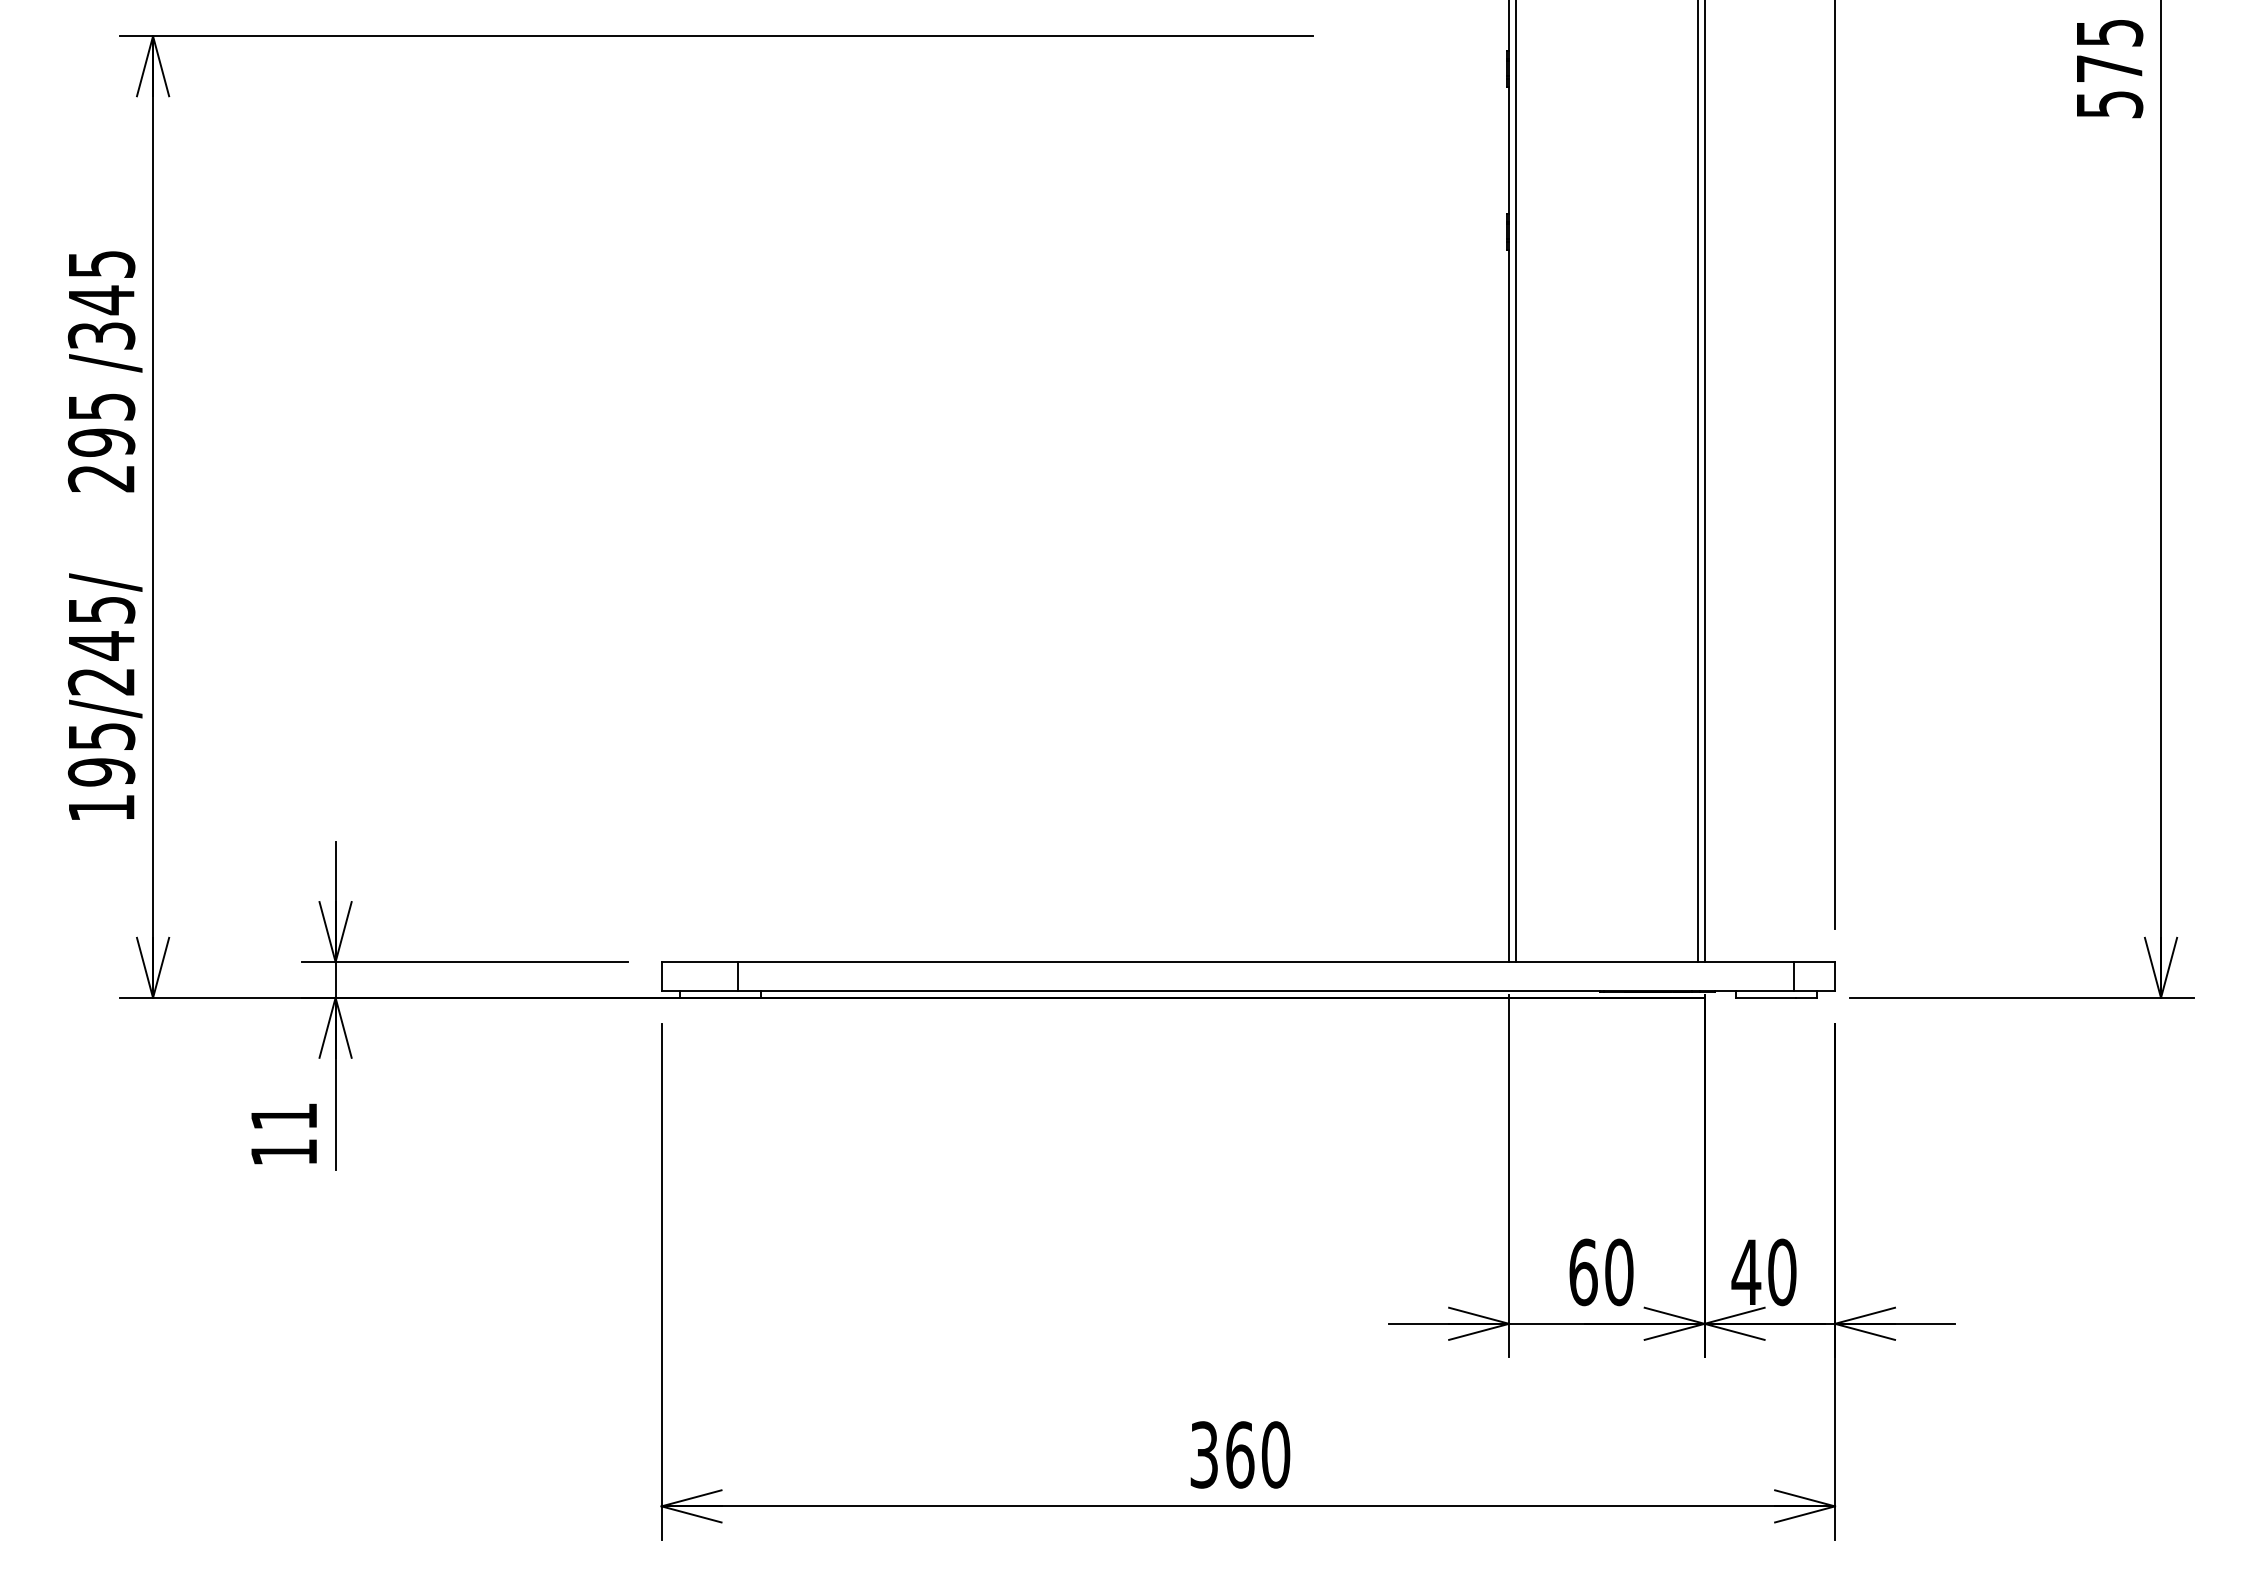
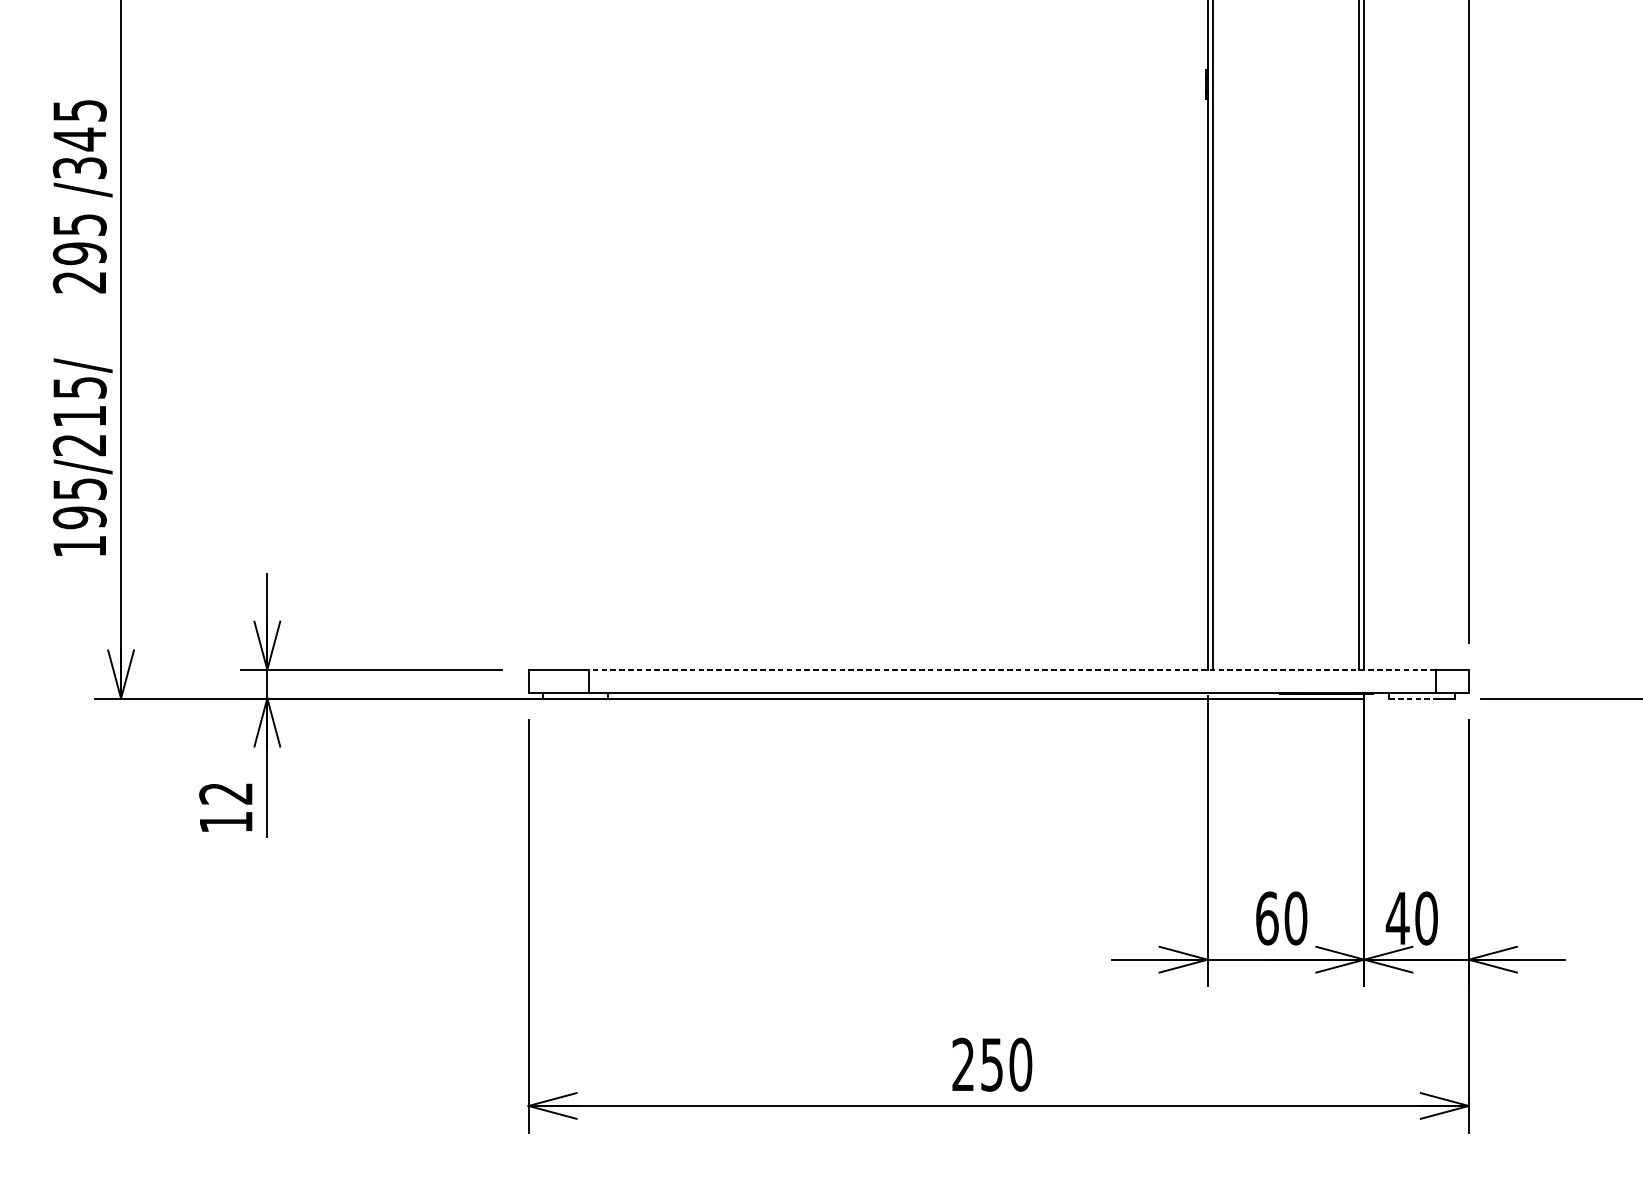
text: (101, 645) -> (79, 416), 195/245/ -> 195/215/
line: (1265, 962) -> (1012, 670), solid -> dashed
line: (1766, 997) -> (1413, 698), solid -> dashed
text: (283, 1116) -> (225, 793), 11 -> 12
text: (1222, 1454) -> (978, 1064), 360 -> 250

